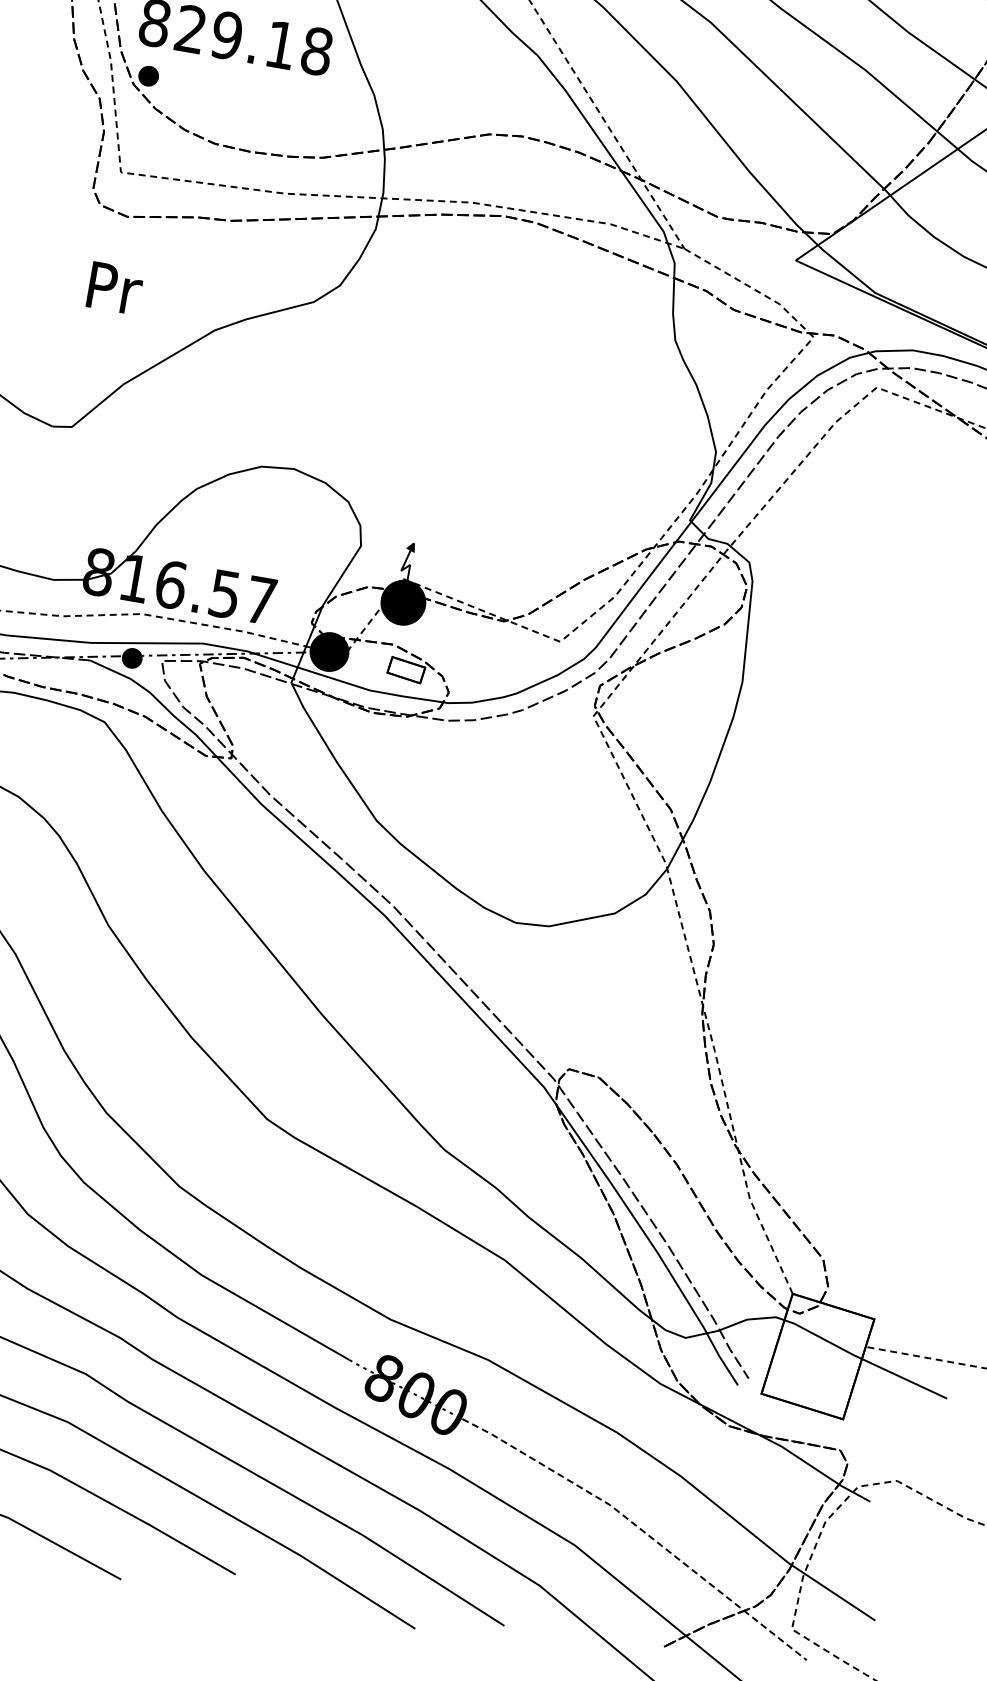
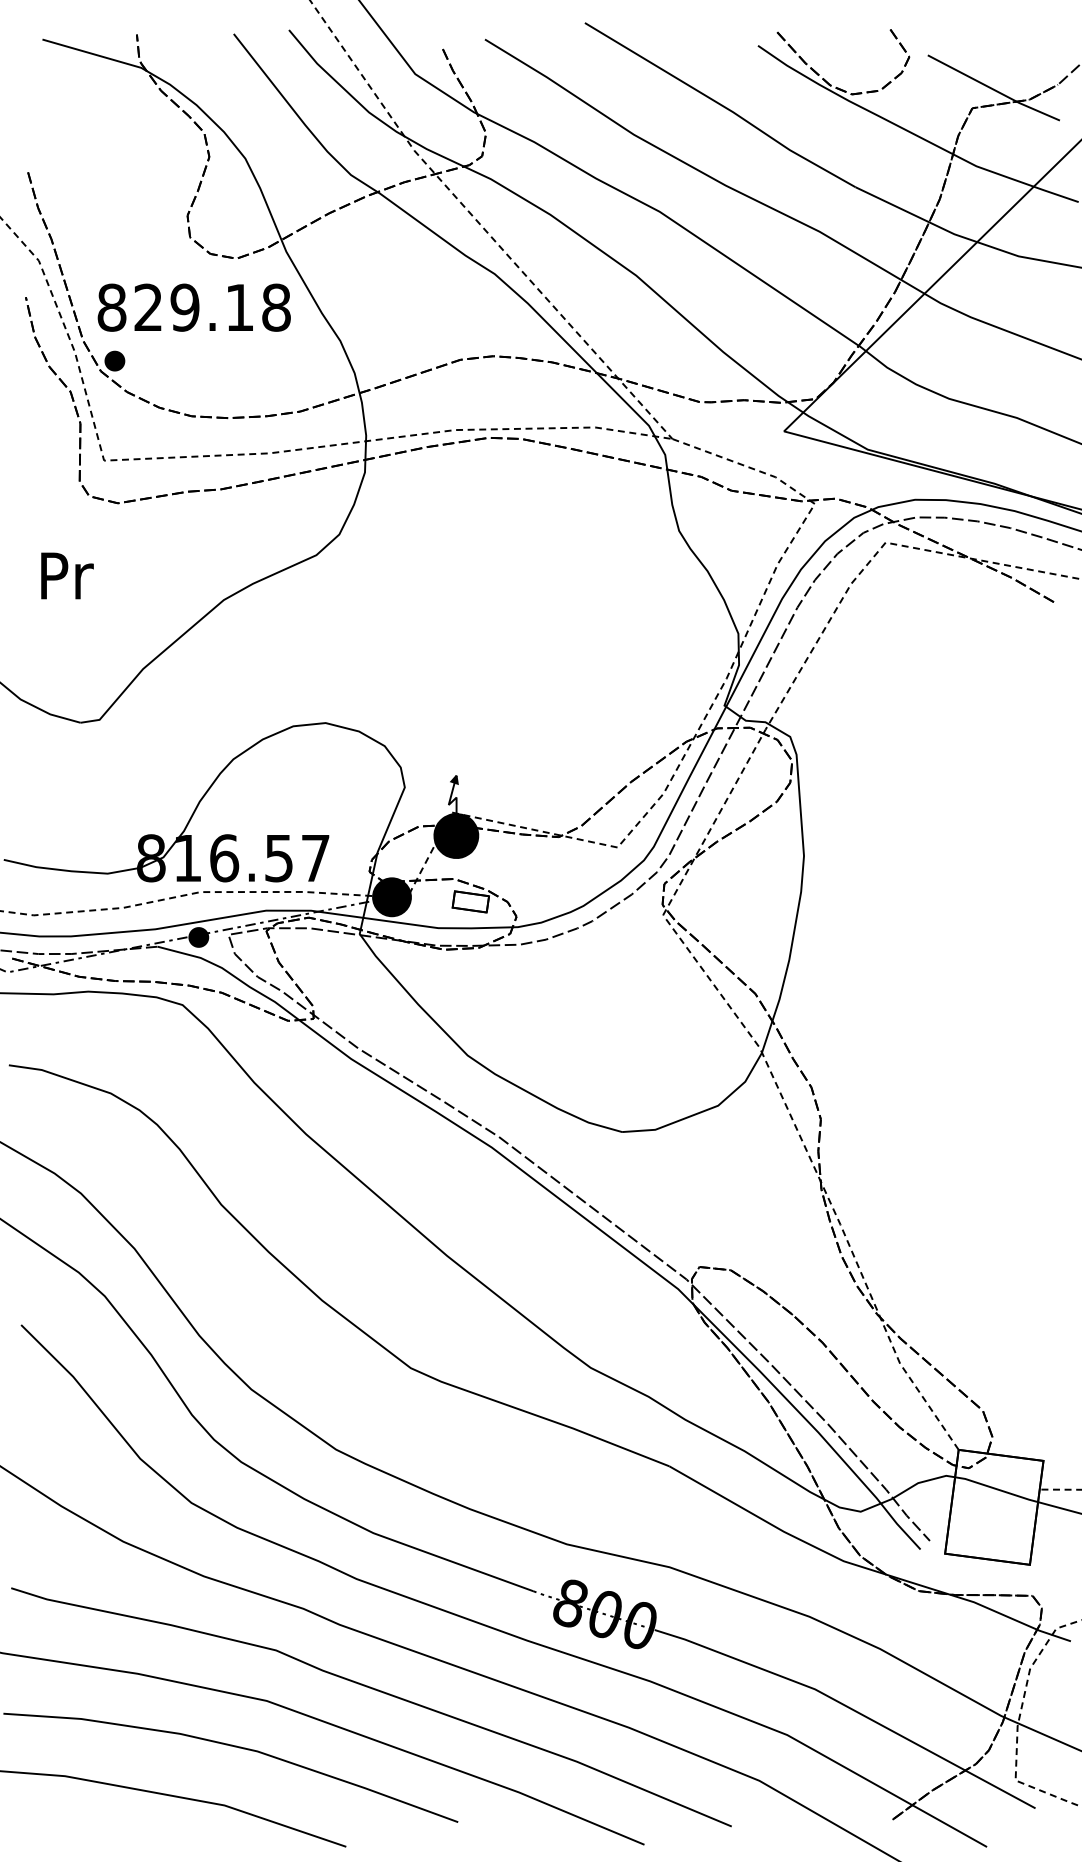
text: (115, 288) -> (67, 575), moved
line: (640, 1528) -> (849, 1707), dashed -> solid

